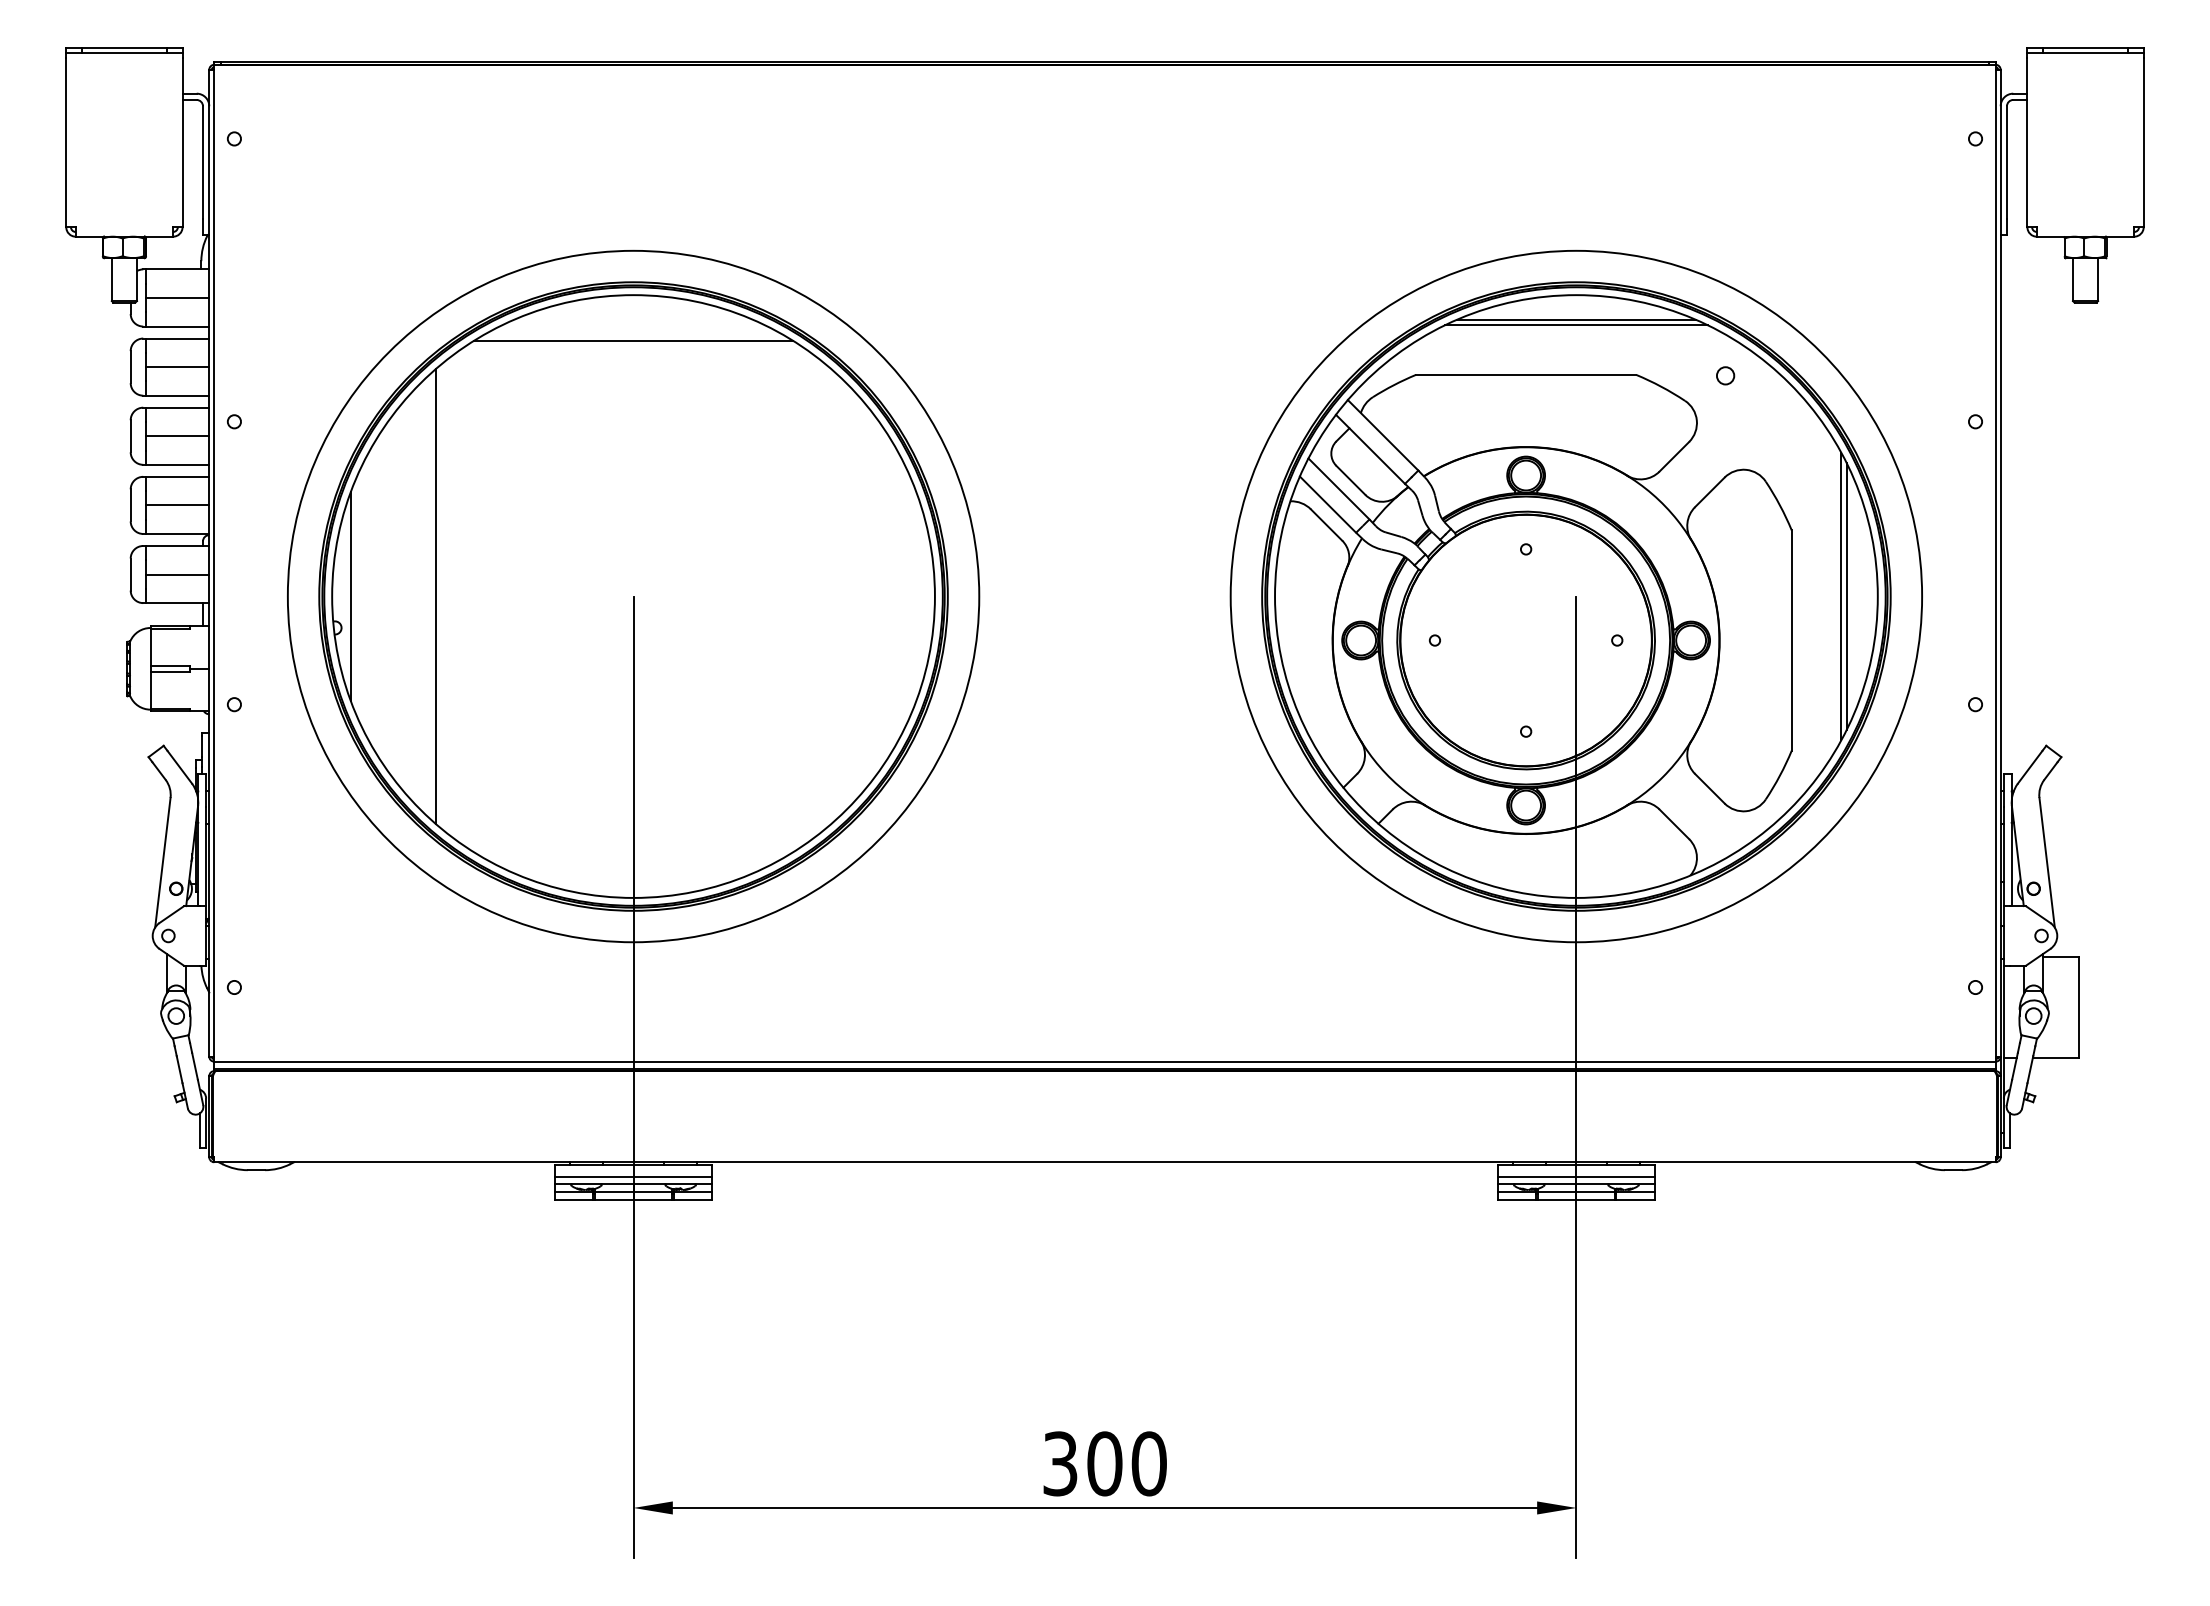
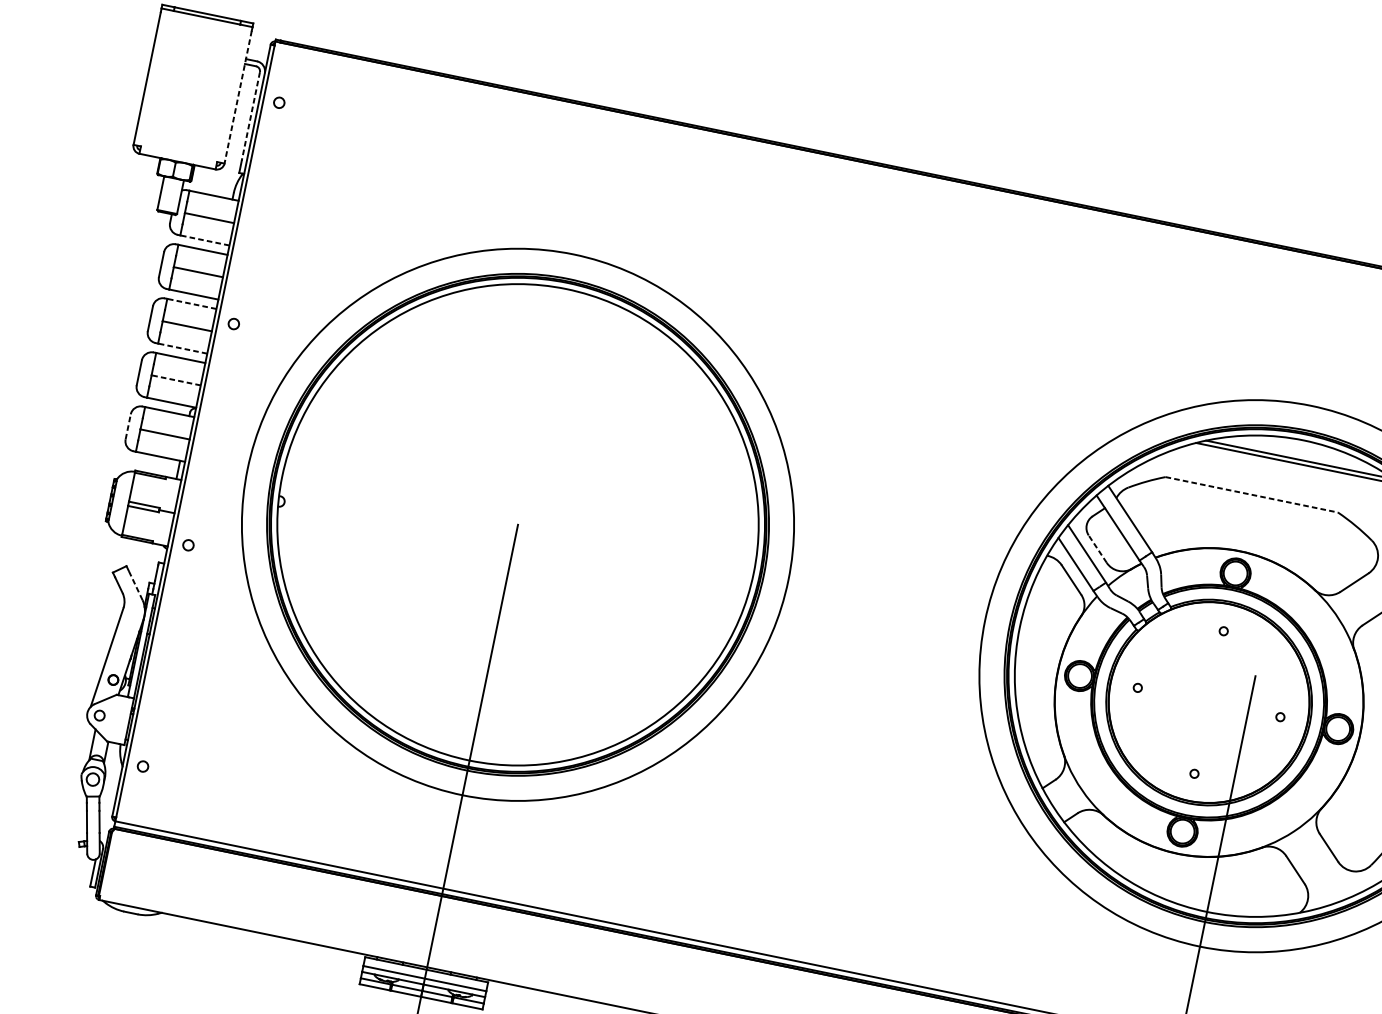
line: (182, 142) -> (238, 97), solid -> dashed
line: (202, 162) -> (250, 116), solid -> dashed
line: (177, 326) -> (204, 240), solid -> dashed
line: (633, 340) -> (559, 324), removed
line: (1526, 374) -> (1252, 494), solid -> dashed
line: (177, 407) -> (191, 303), solid -> dashed
line: (177, 464) -> (182, 348), solid -> dashed
line: (1350, 479) -> (1097, 548), solid -> dashed
line: (177, 505) -> (175, 380), solid -> dashed
line: (130, 574) -> (128, 426), solid -> dashed
line: (350, 596) -> (296, 479), removed
line: (435, 596) -> (363, 492), removed
line: (179, 766) -> (135, 584), solid -> dashed

